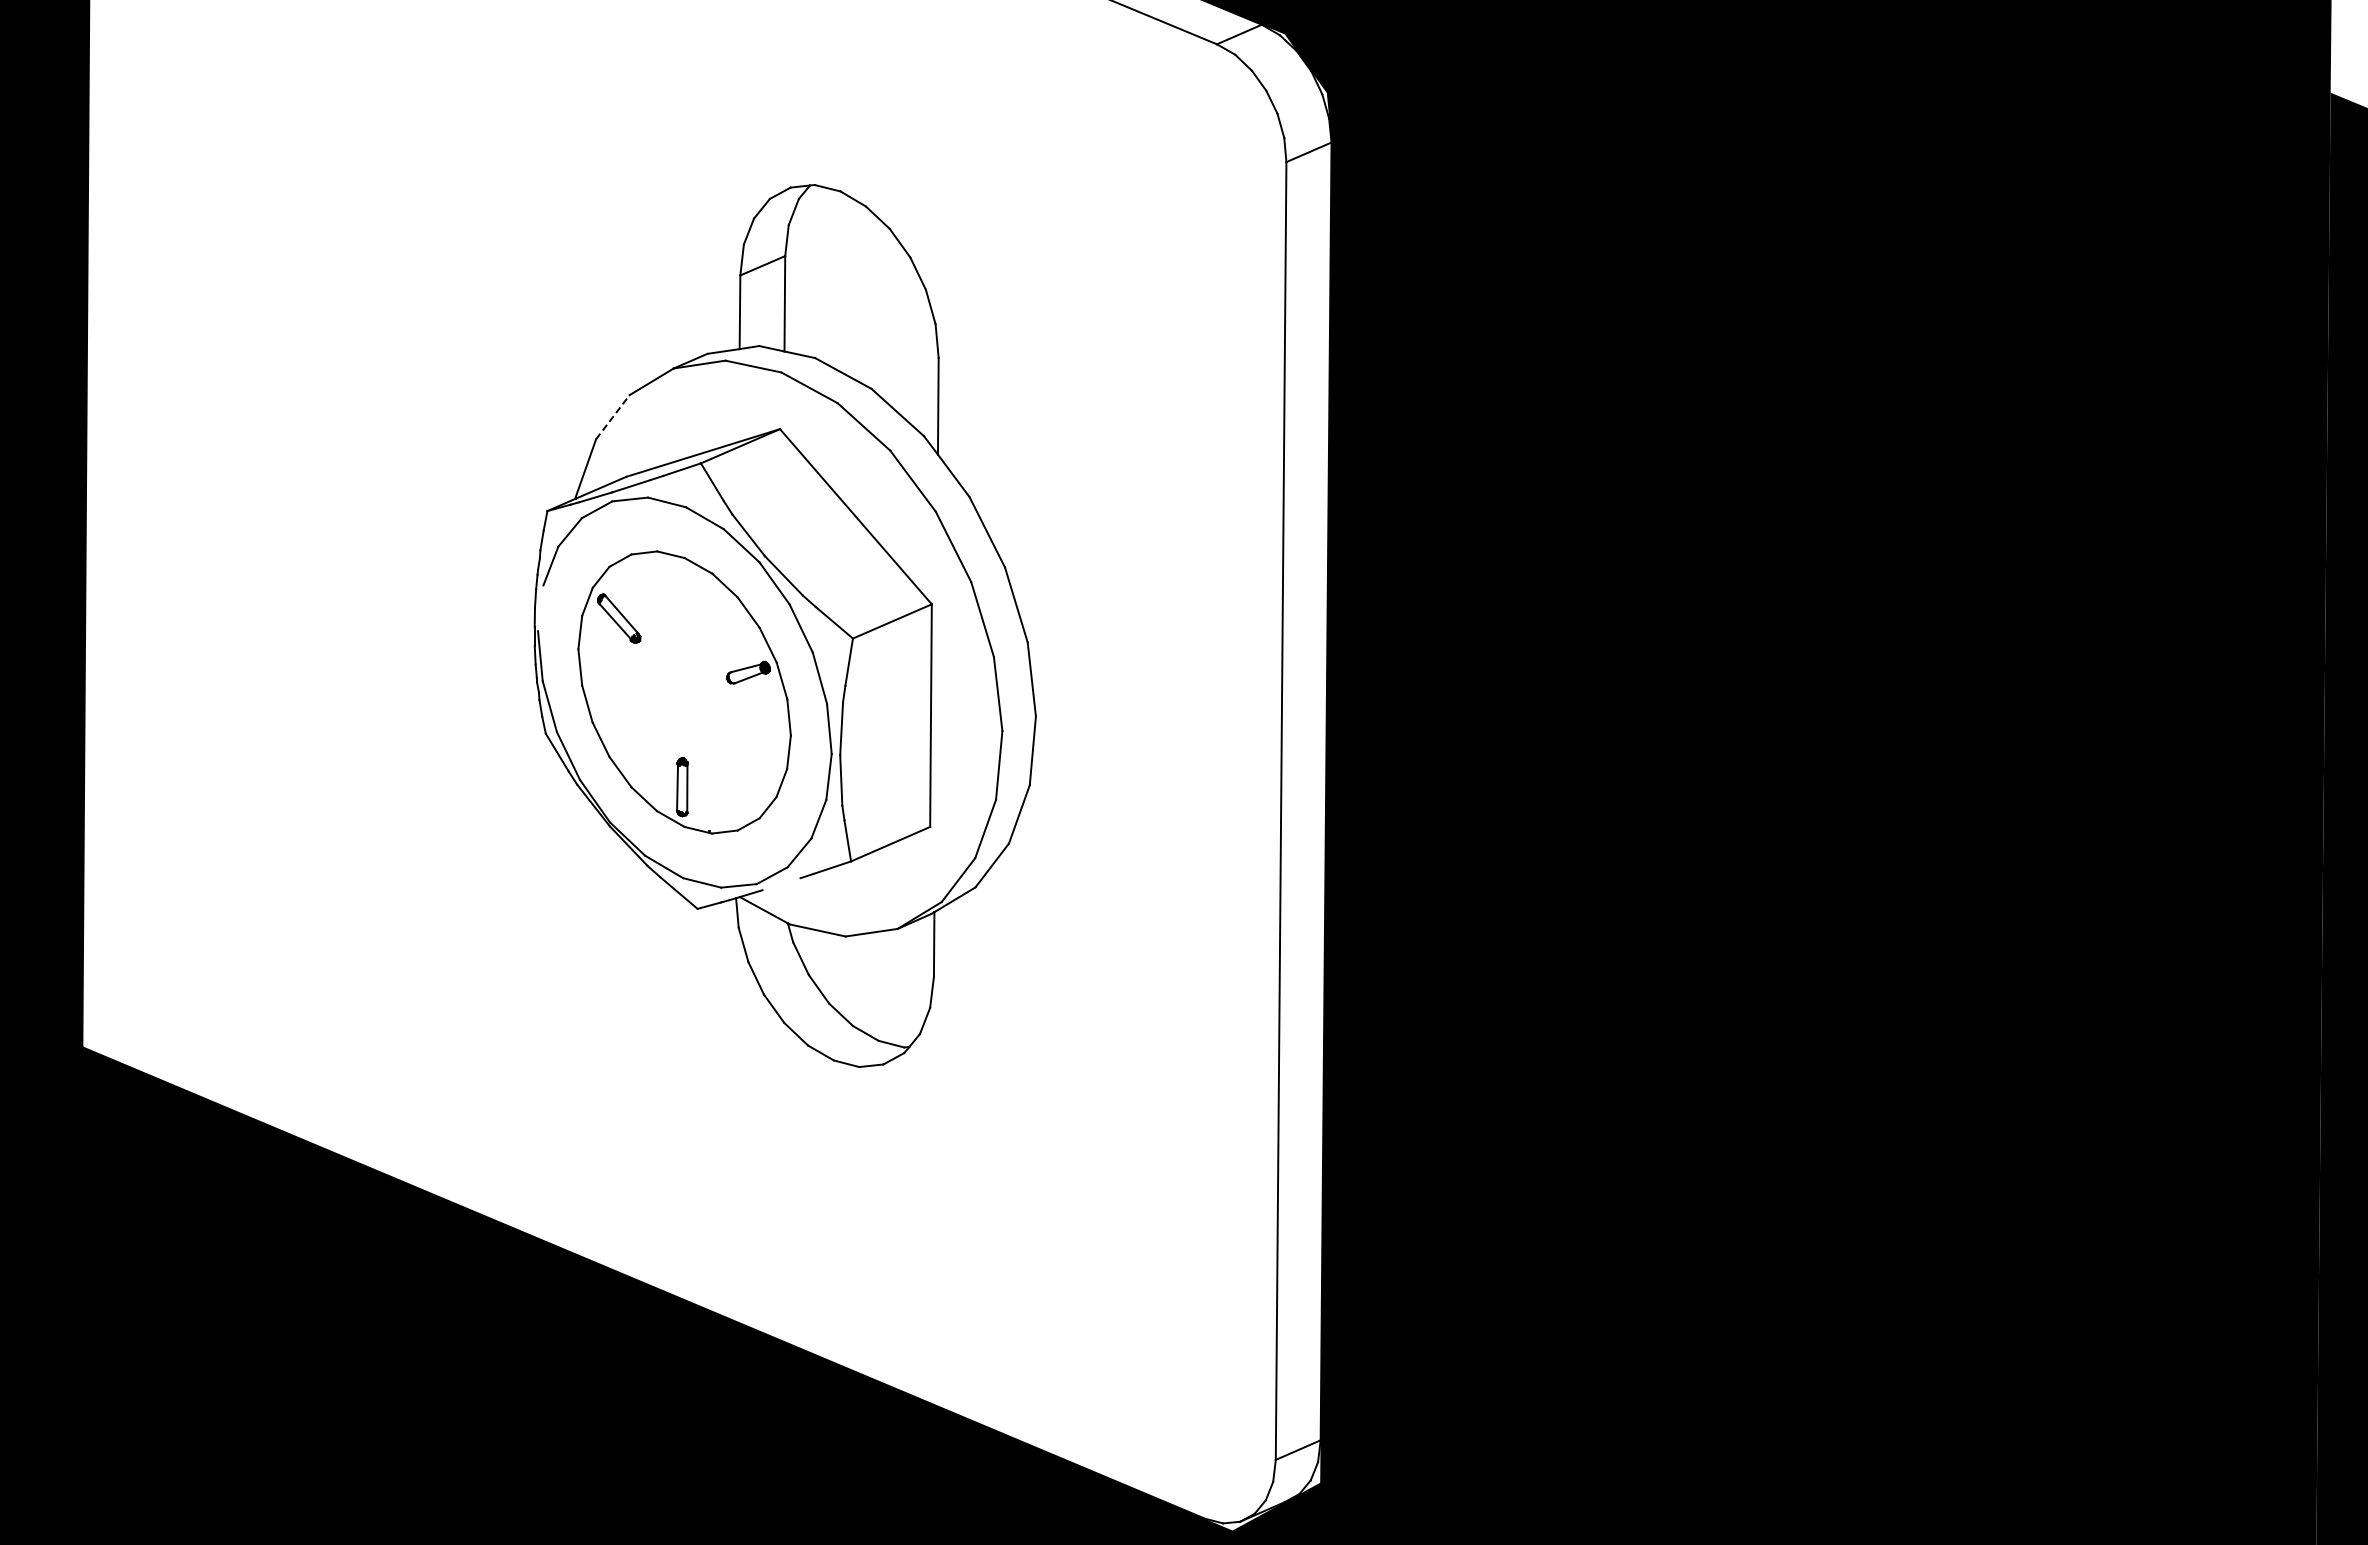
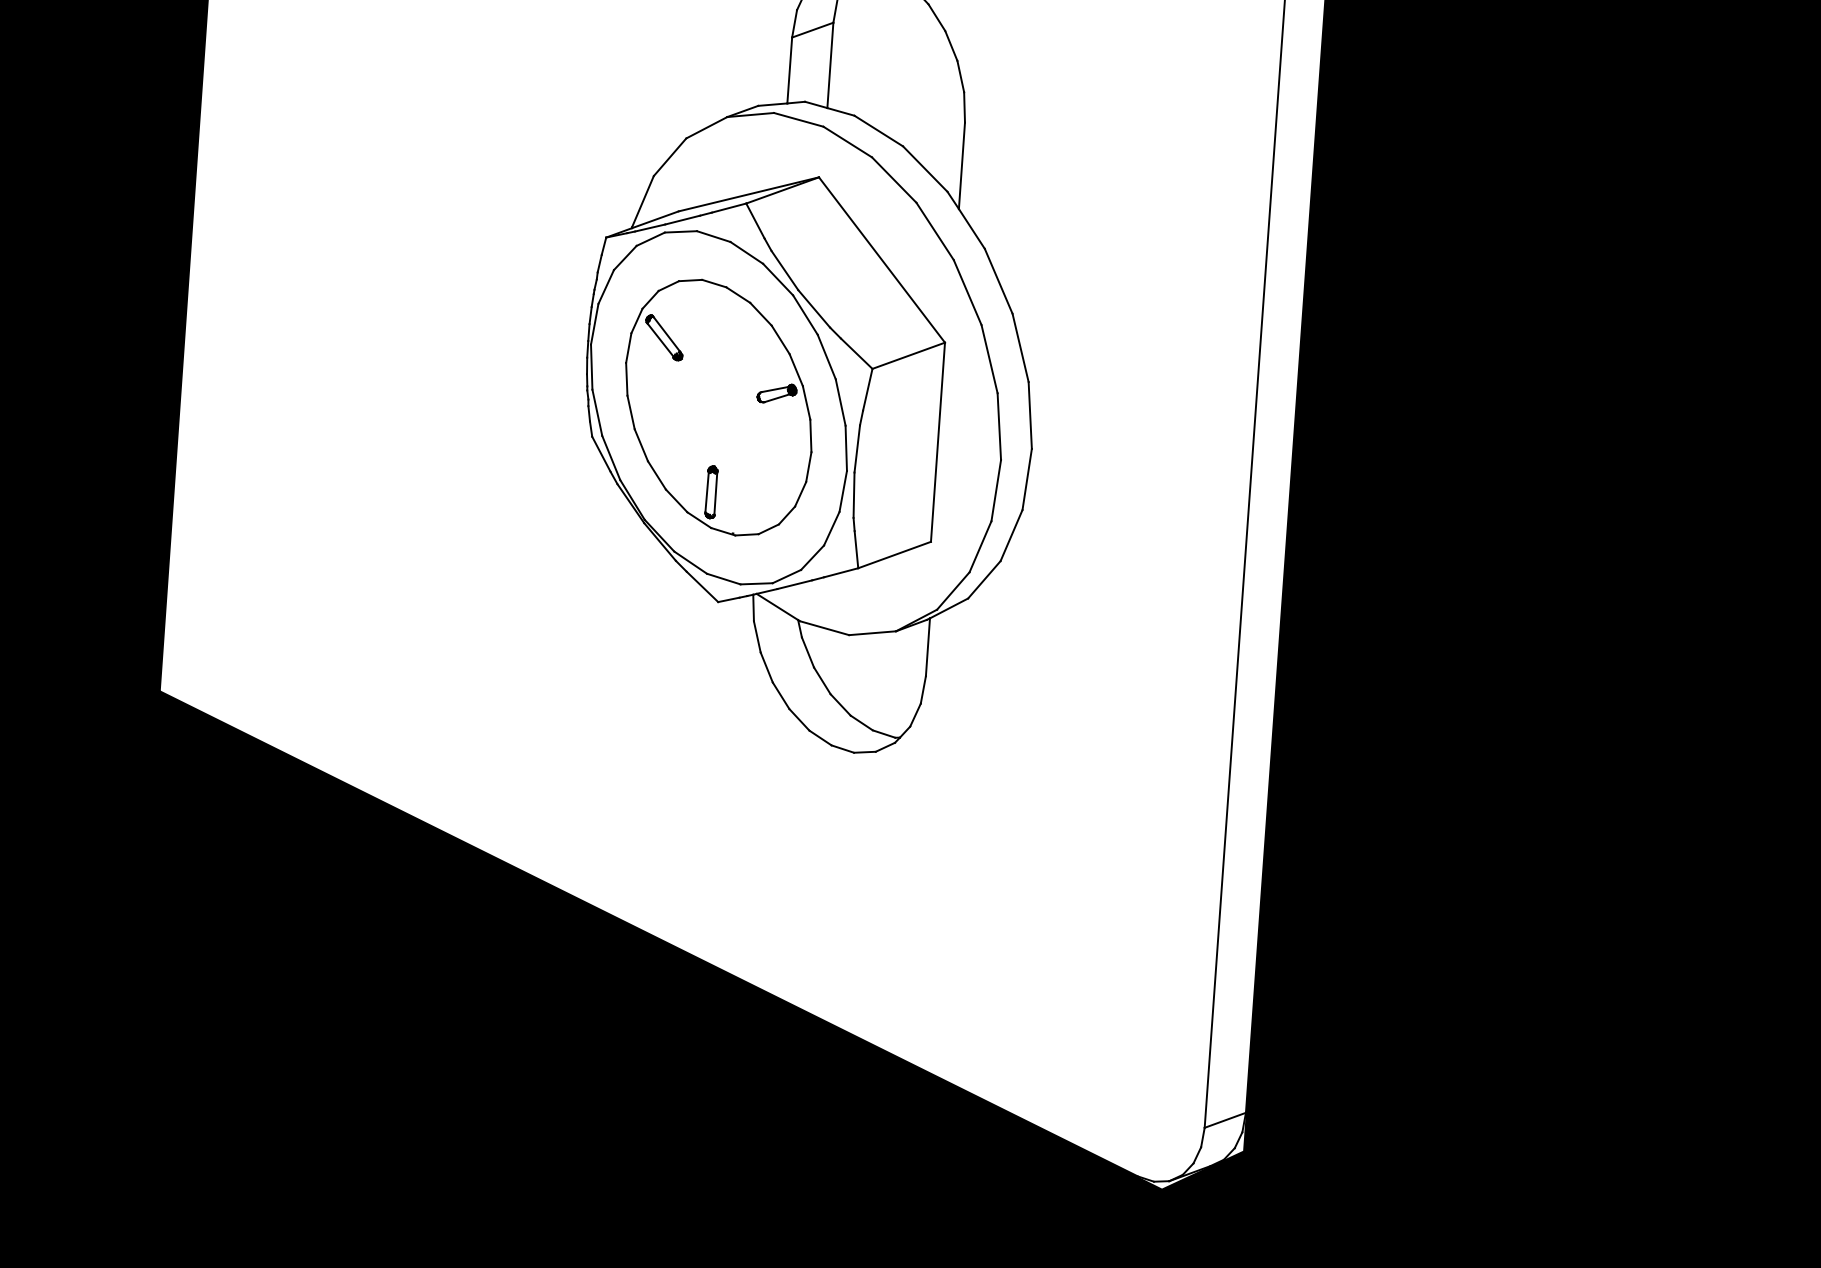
line: (612, 417) -> (669, 157), dashed -> solid
line: (540, 608) -> (594, 324), added
line: (781, 884) -> (794, 584), added

